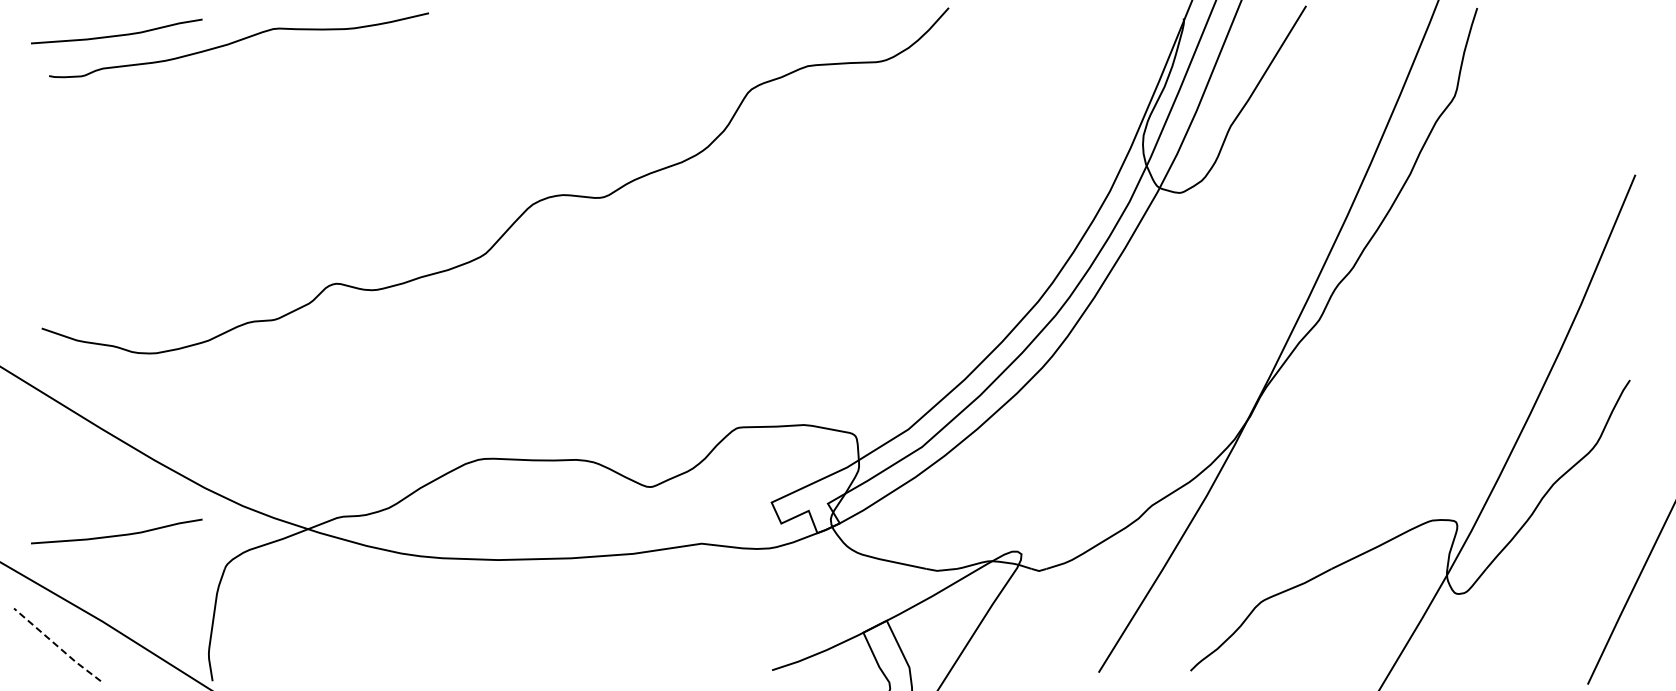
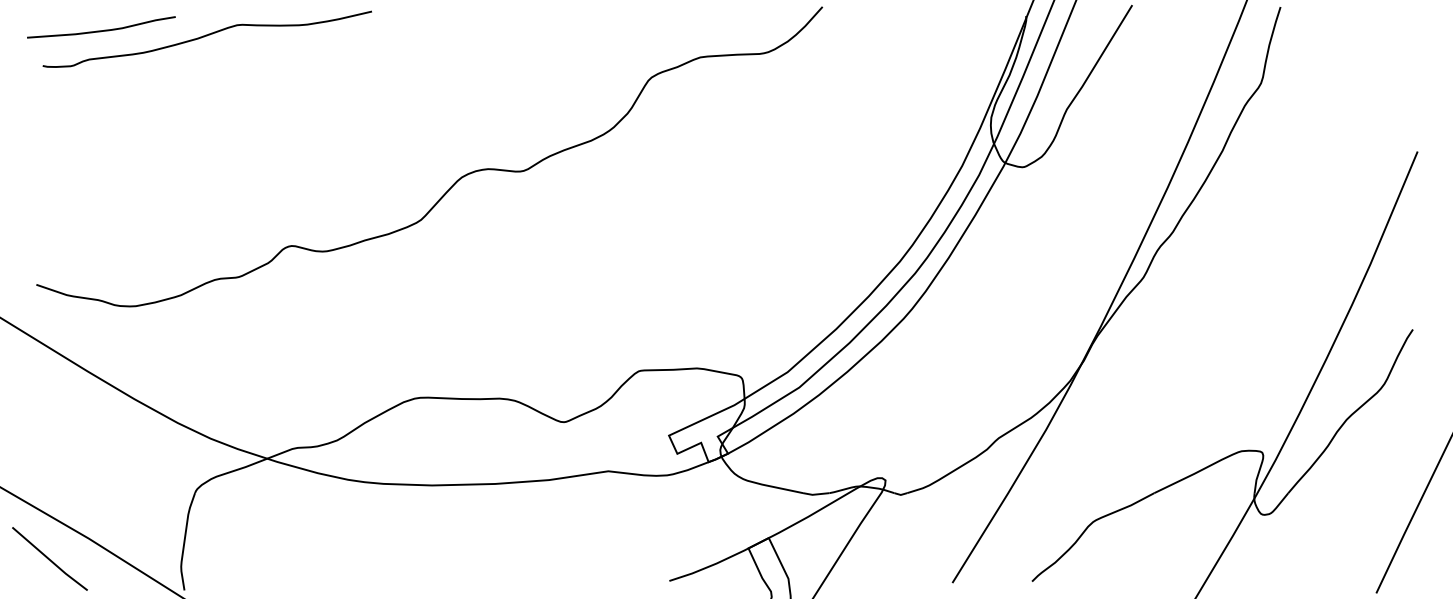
curve: (117, 534) -> (102, 463), removed
line: (56, 645) -> (49, 559), dashed -> solid

